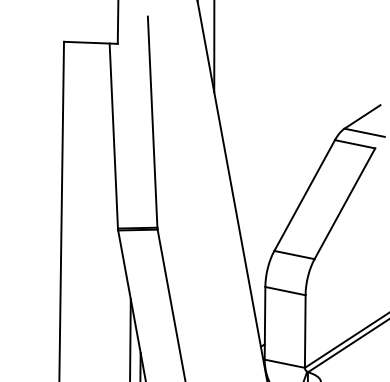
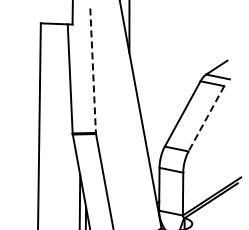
line: (153, 123) -> (93, 71), solid -> dashed
line: (345, 204) -> (206, 119), solid -> dashed

